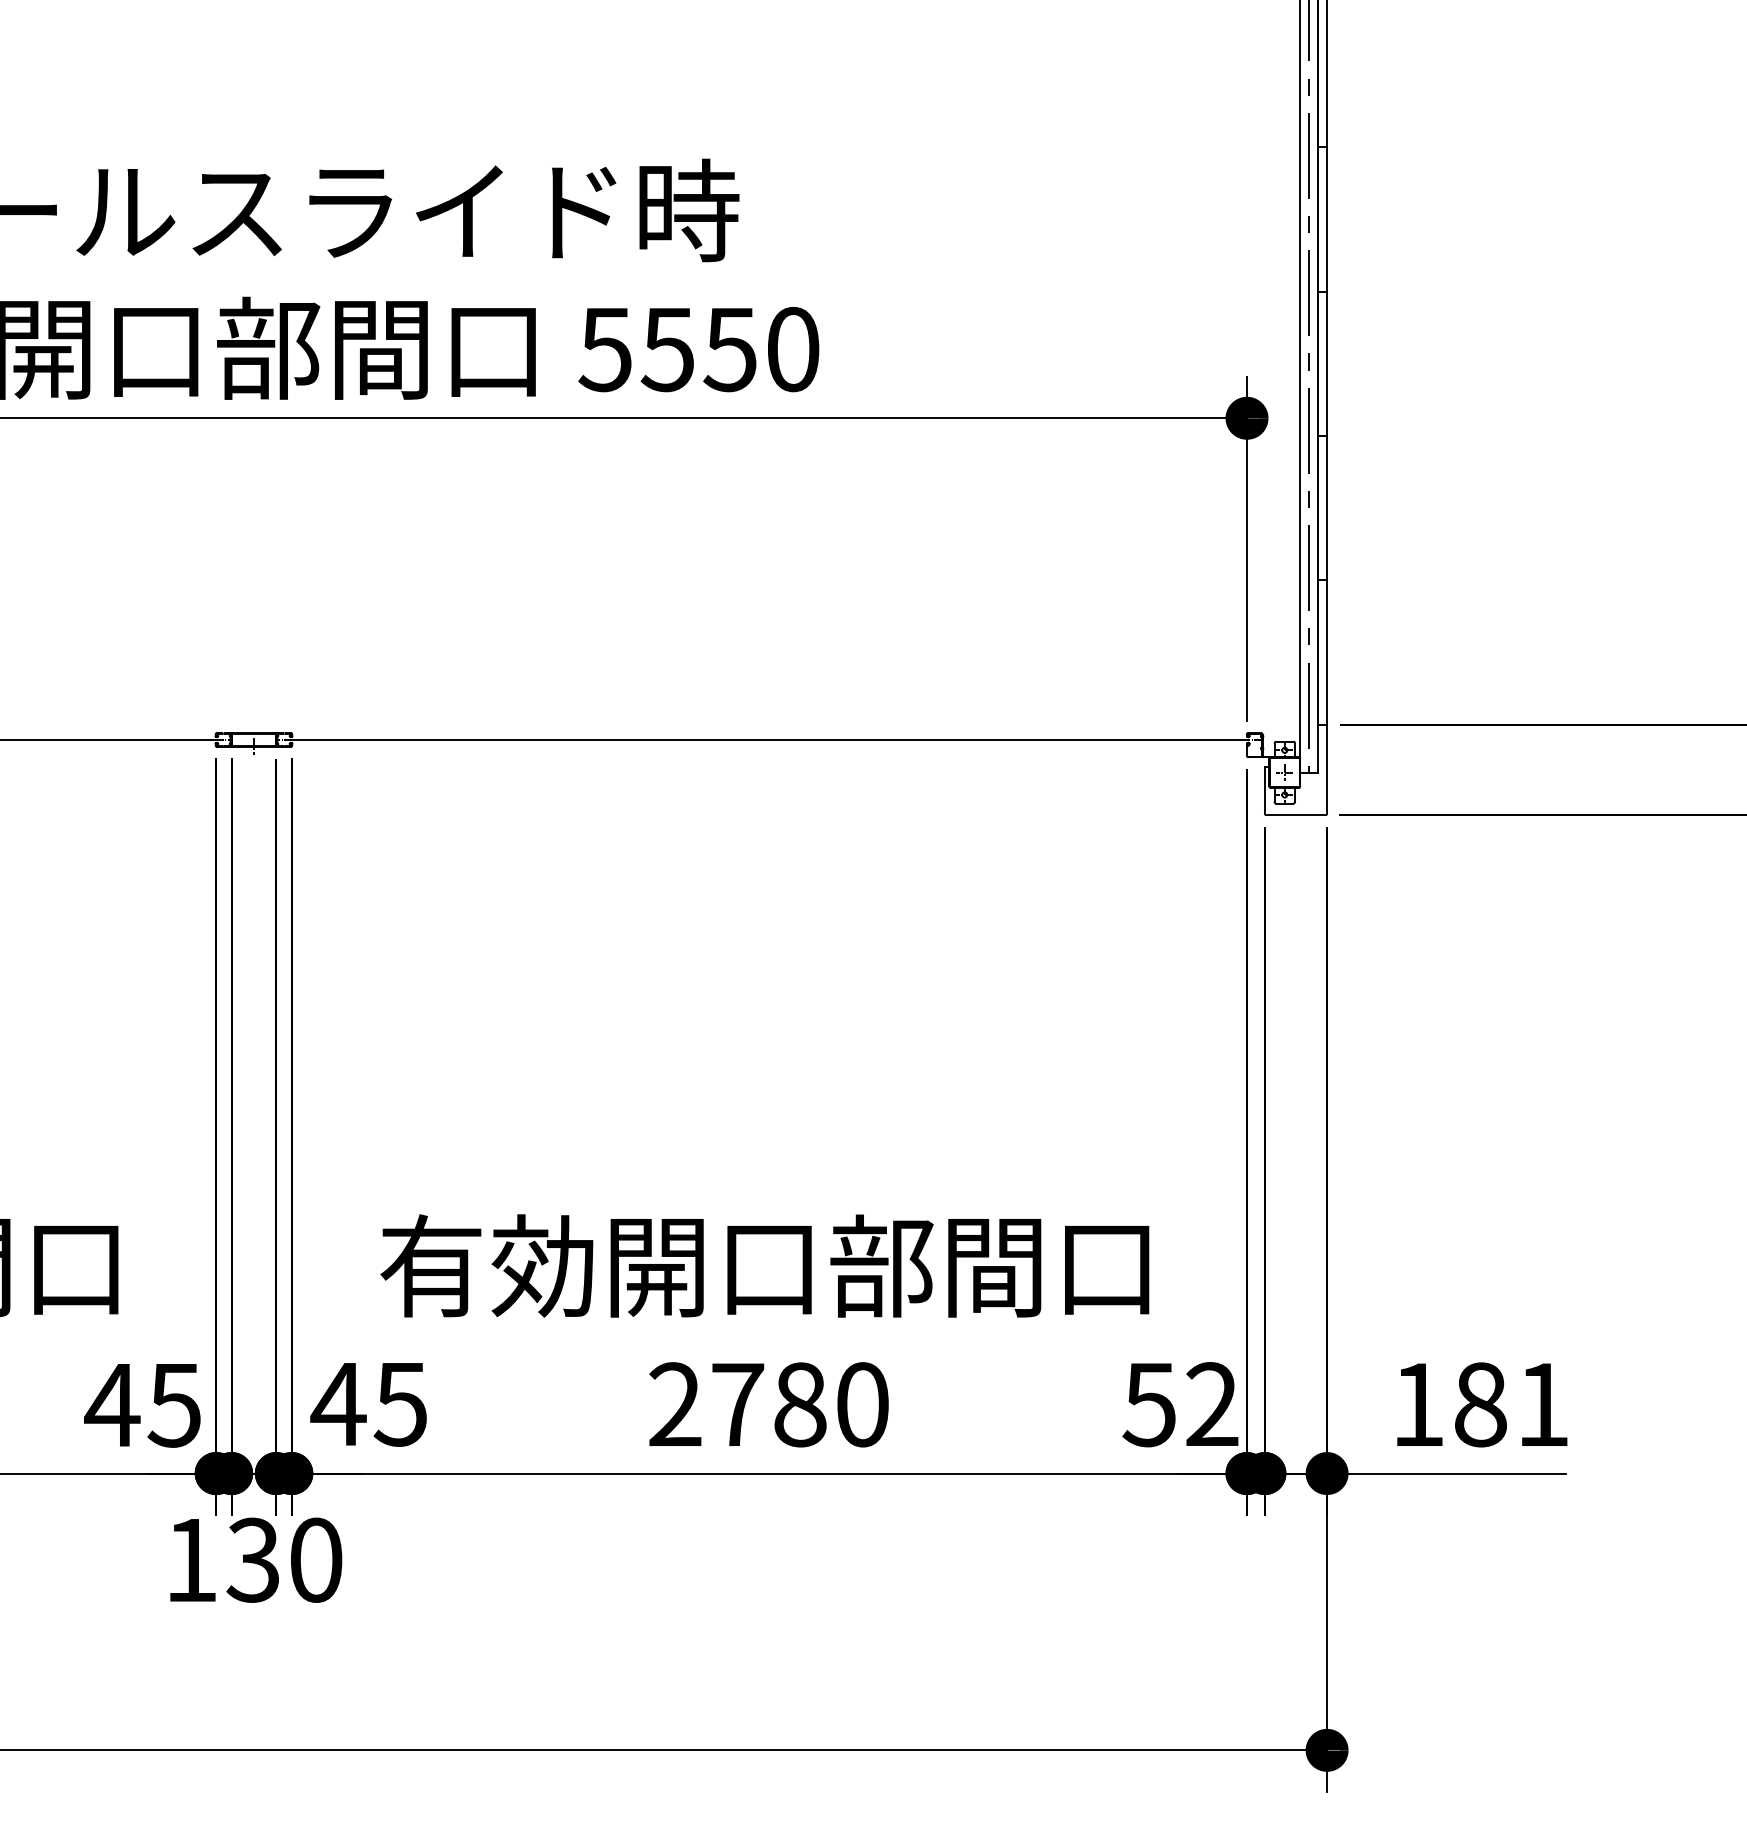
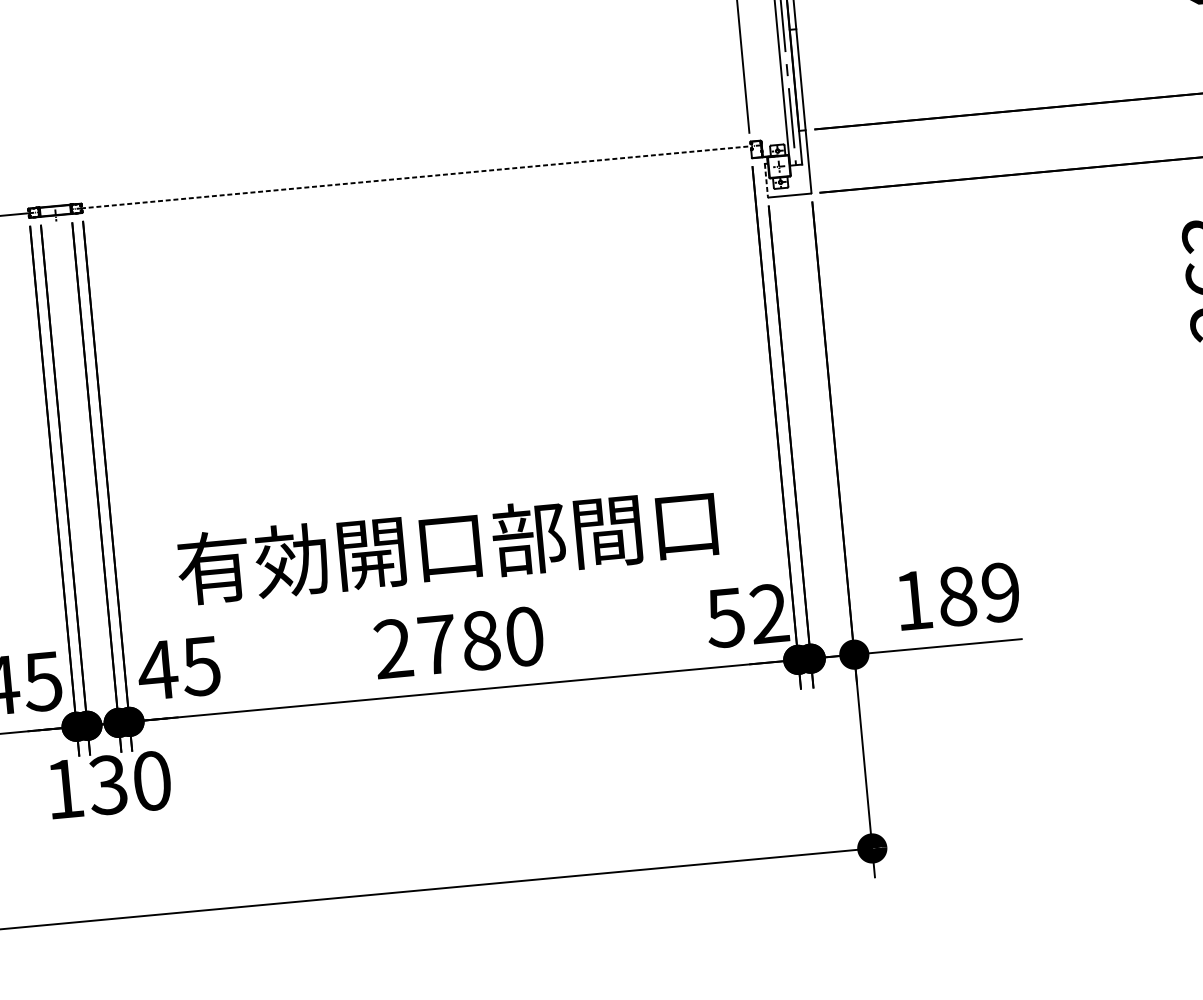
line: (769, 739) -> (416, 176), solid -> dashed
line: (1264, 790) -> (766, 180), solid -> dashed
text: (1542, 1404) -> (1000, 592), 181 -> 189

